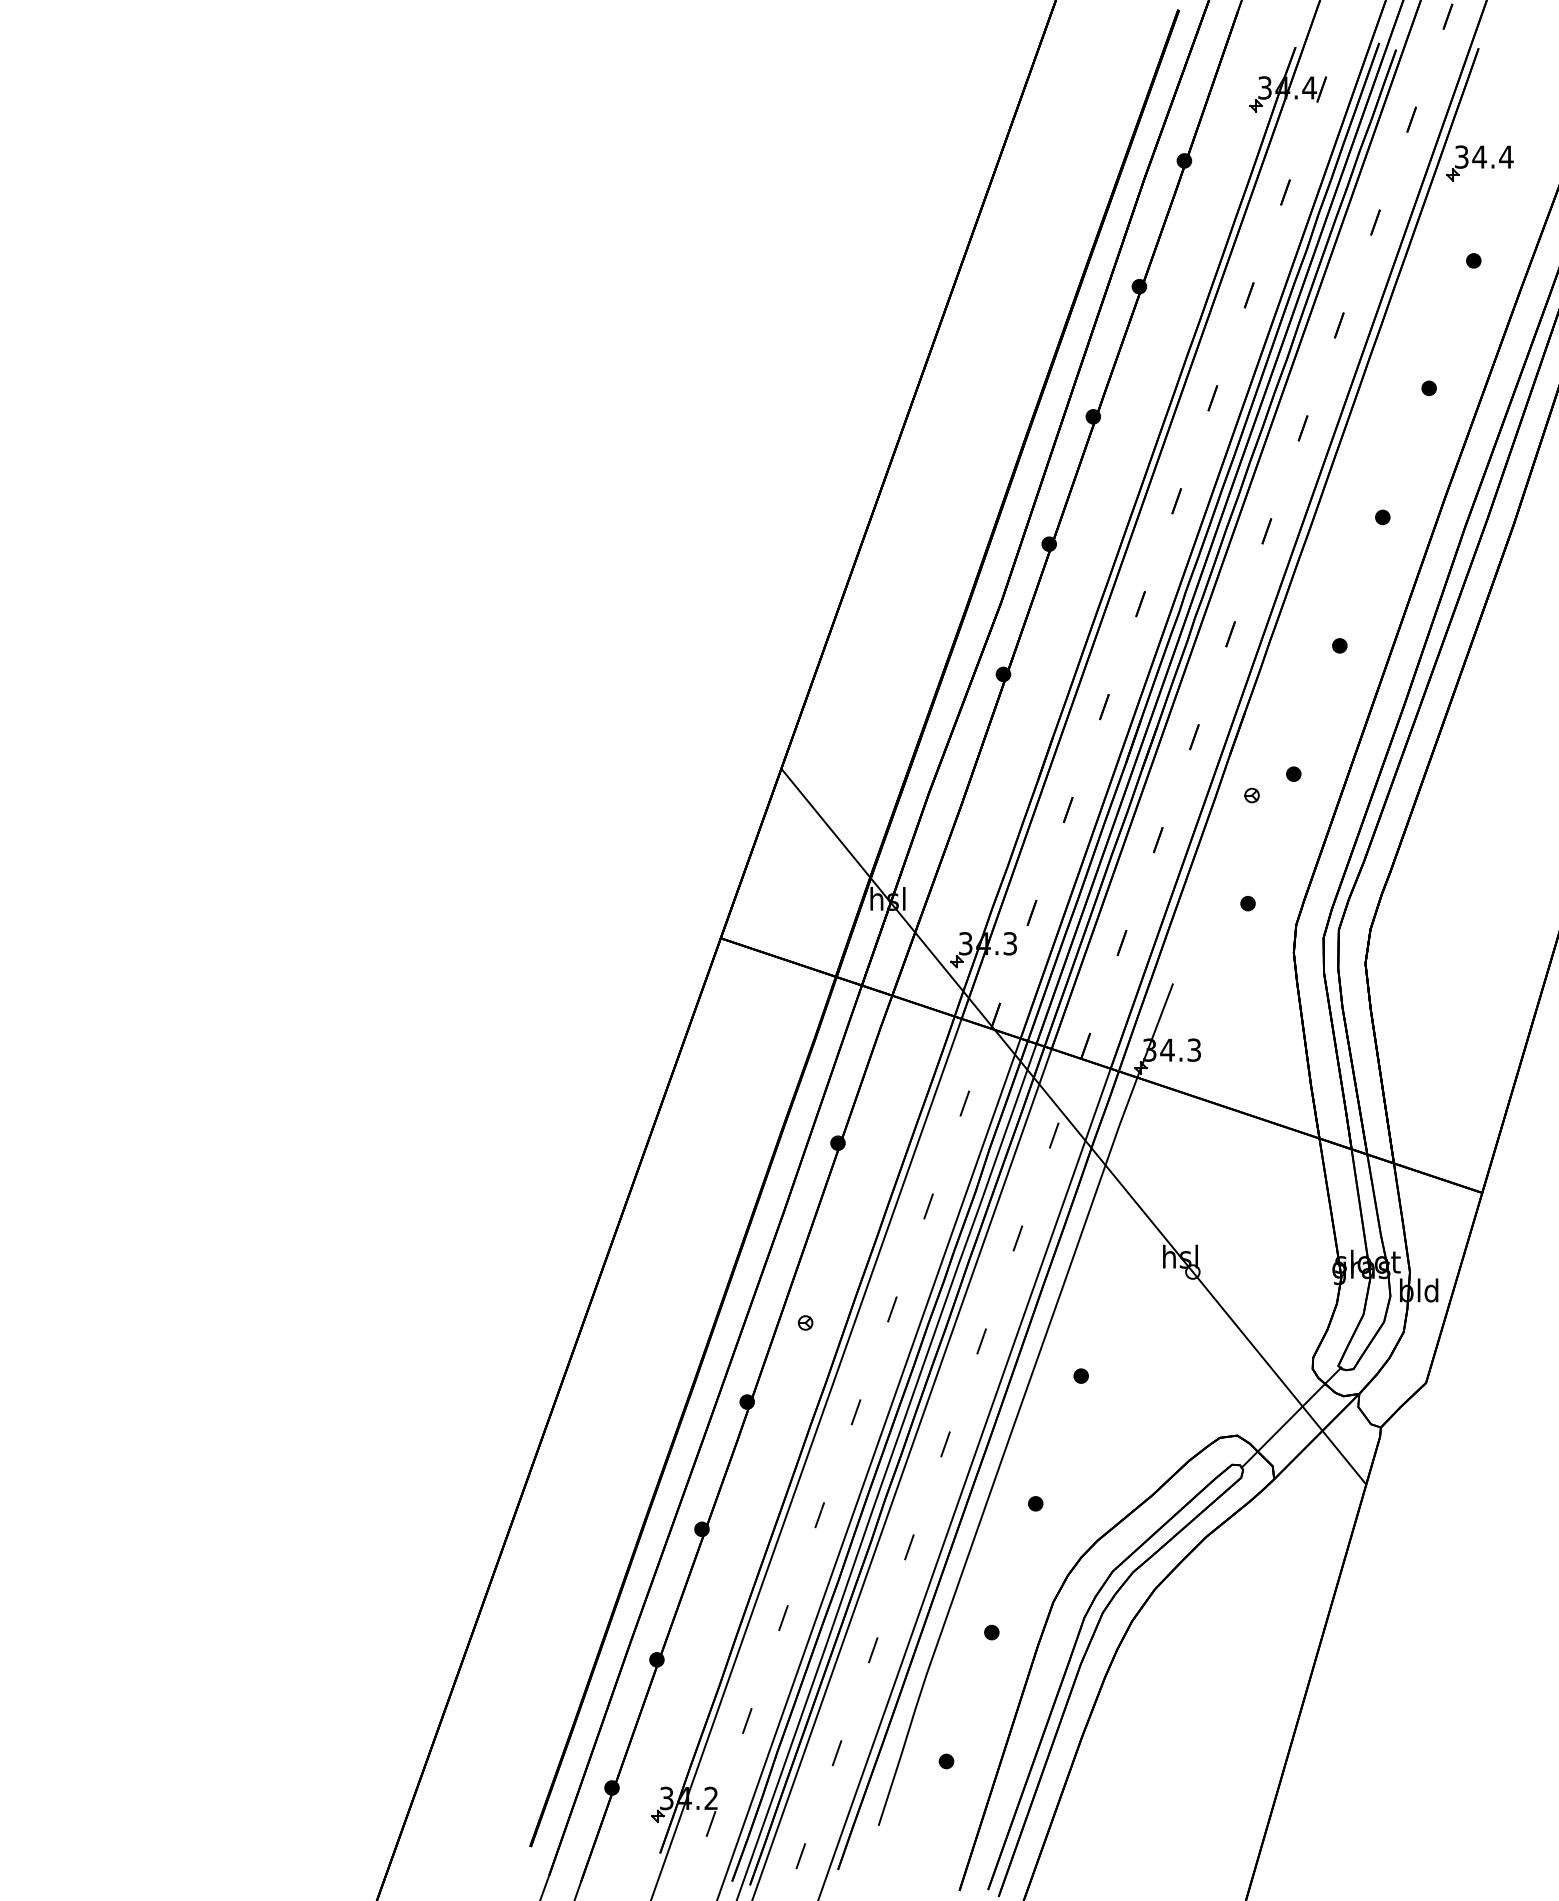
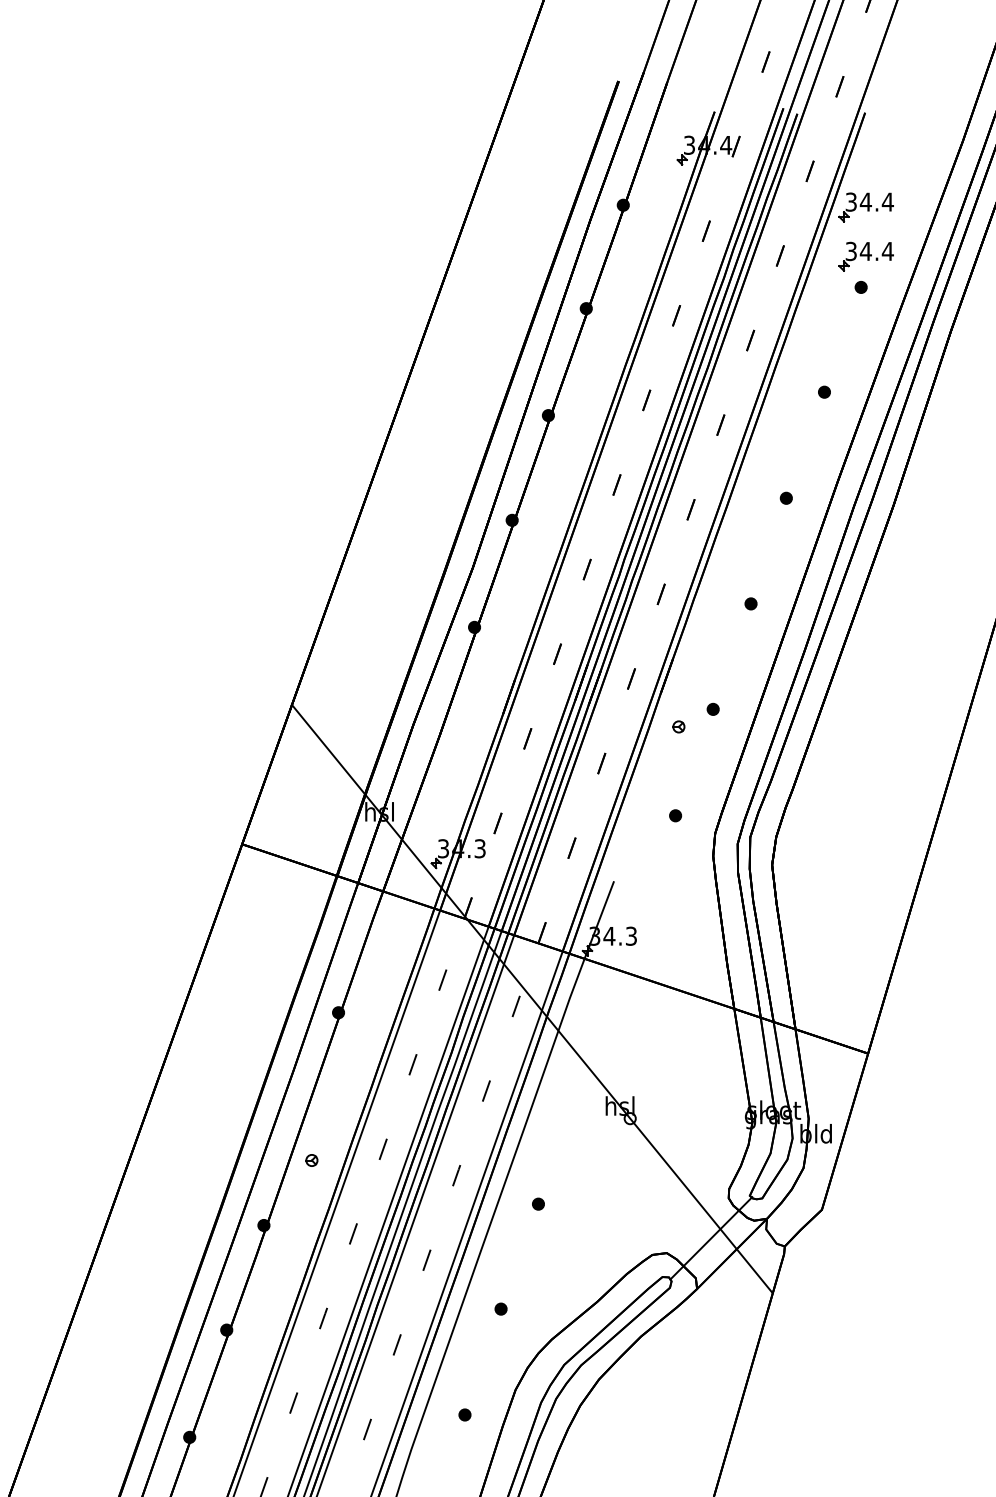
part: (1479, 223) -> (865, 256), added

